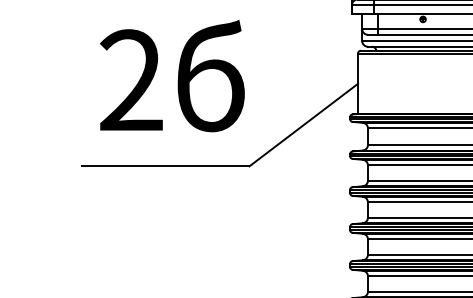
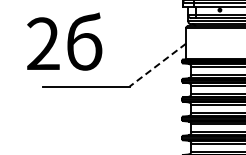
text: (172, 75) -> (64, 41), moved
line: (302, 125) -> (157, 65), solid -> dashed

